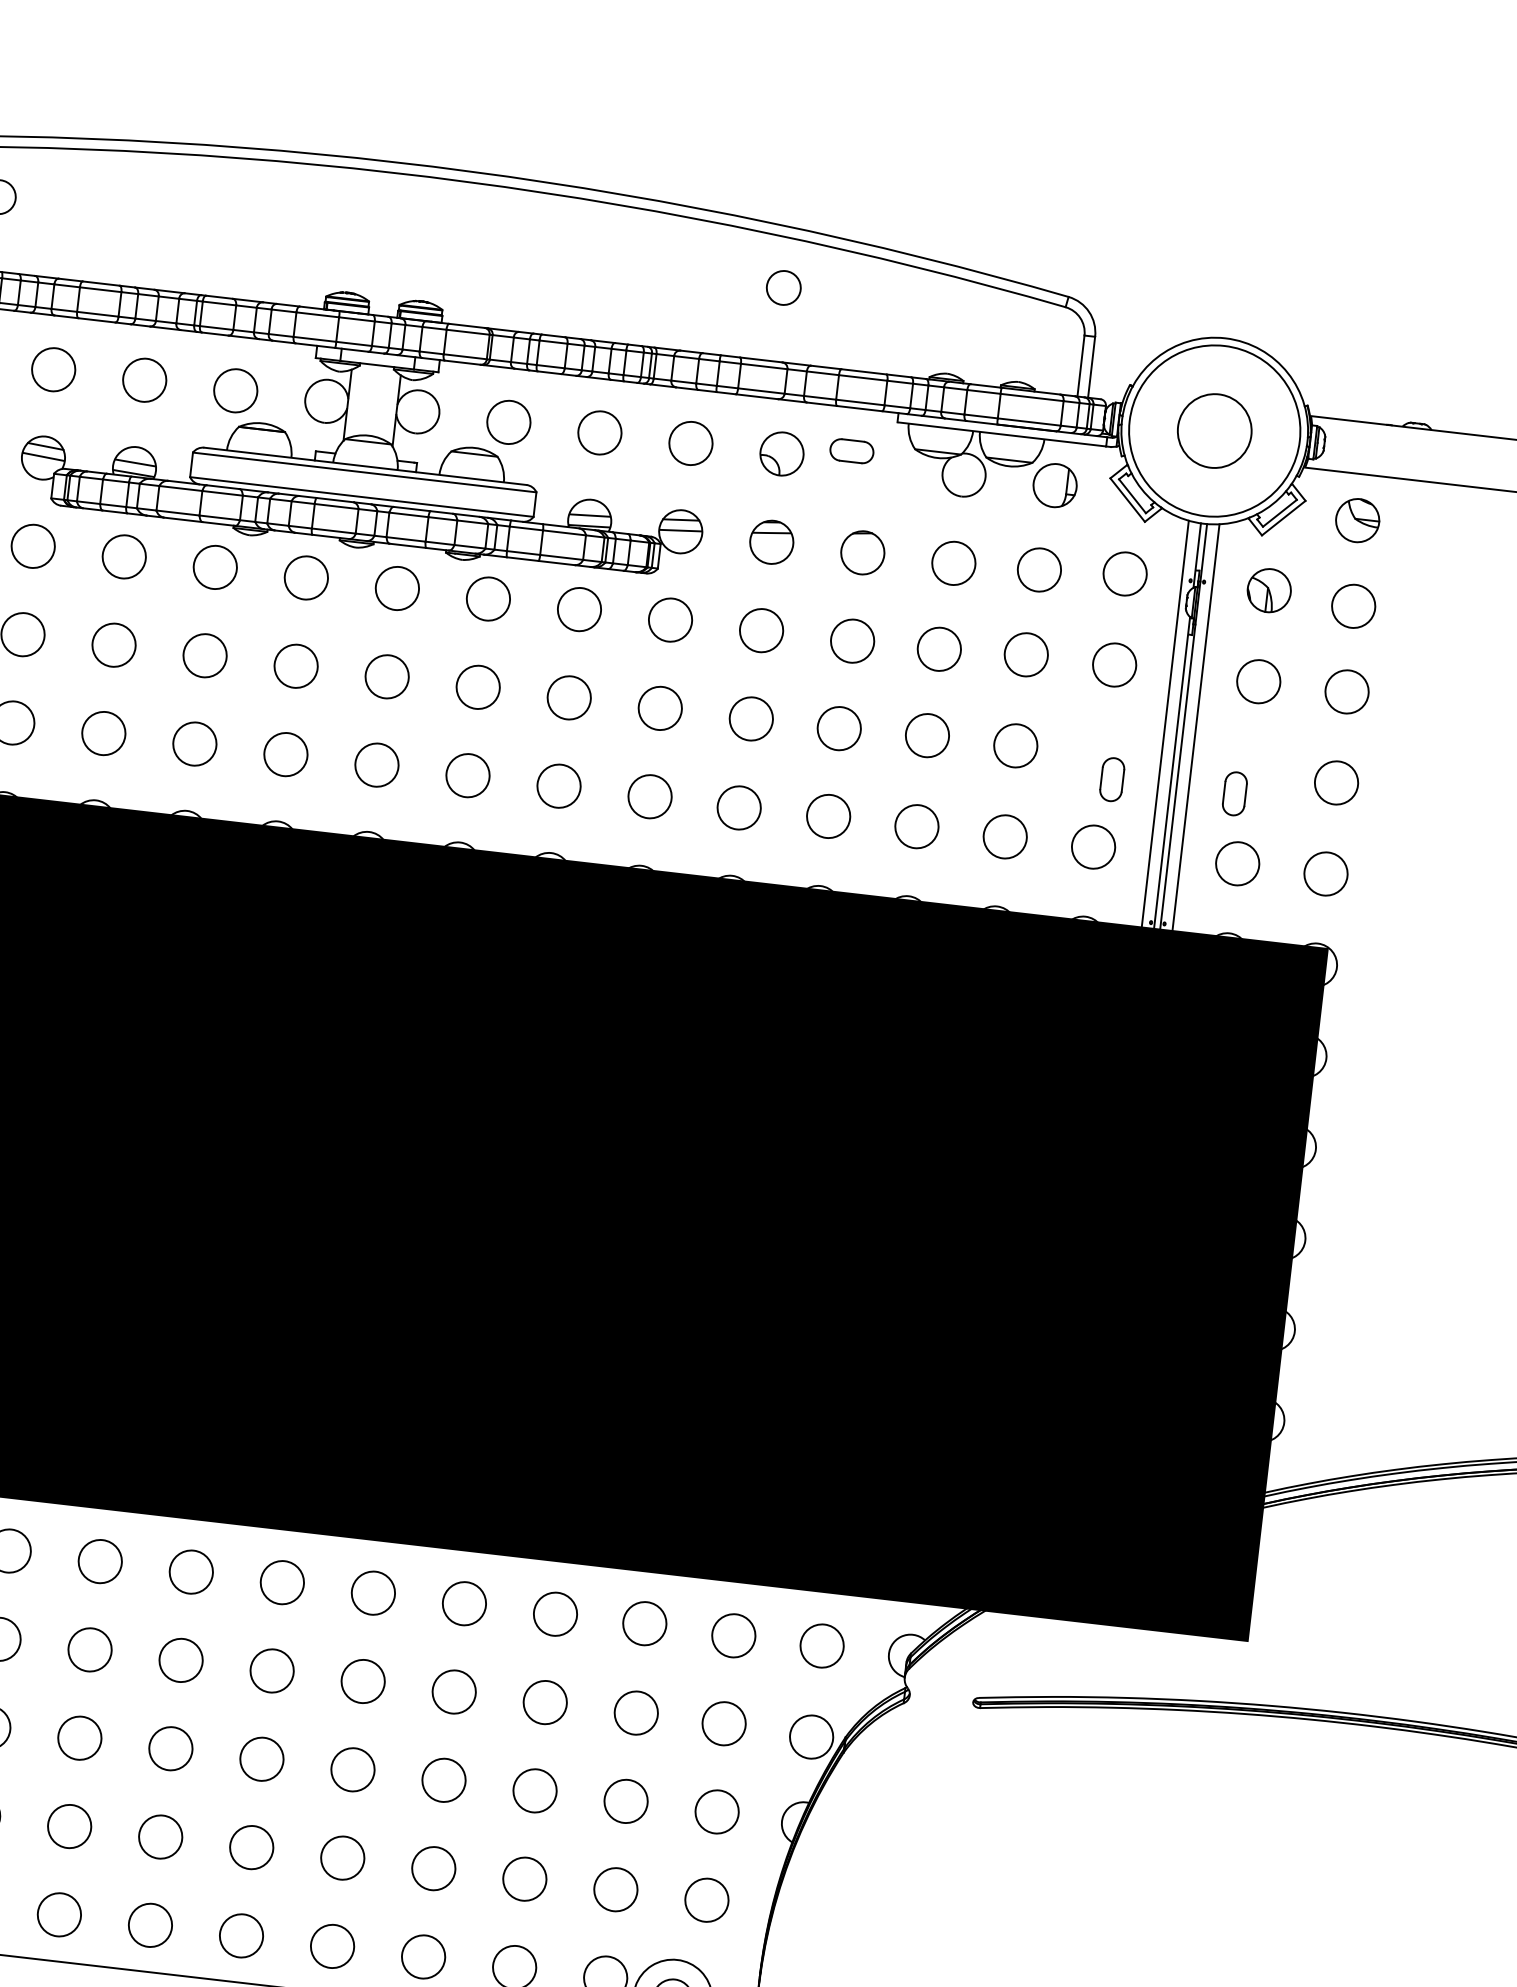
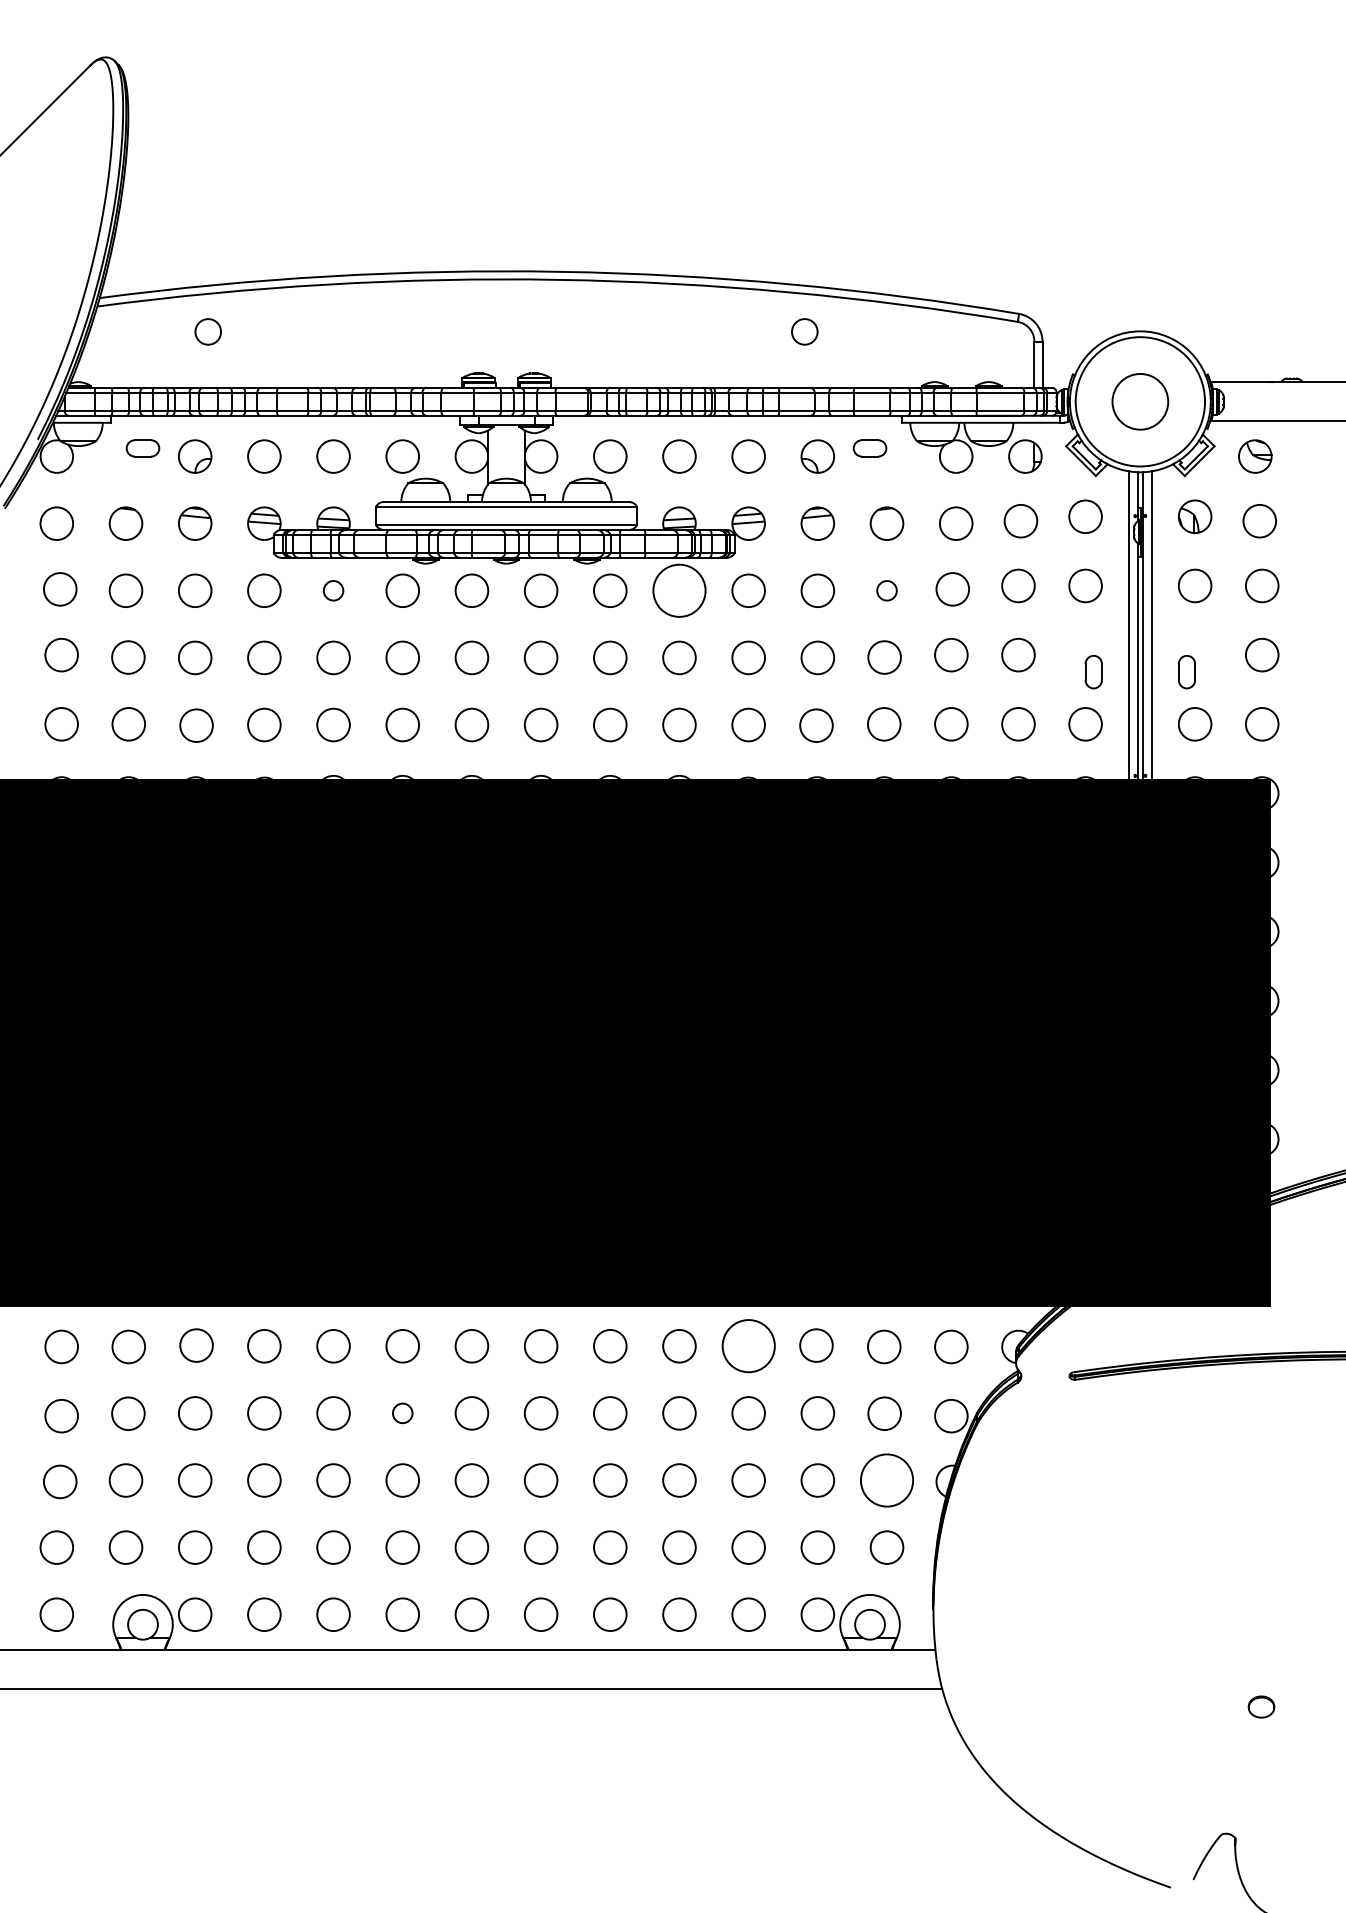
circle: (124, 556) -> (333, 590), size x0.6
circle: (579, 609) -> (679, 590), size x1.6
circle: (851, 640) -> (886, 590), size x0.6
circle: (555, 1614) -> (748, 1346), size x1.6
circle: (89, 1650) -> (402, 1413), size x0.6
circle: (716, 1811) -> (886, 1480), size x1.6

